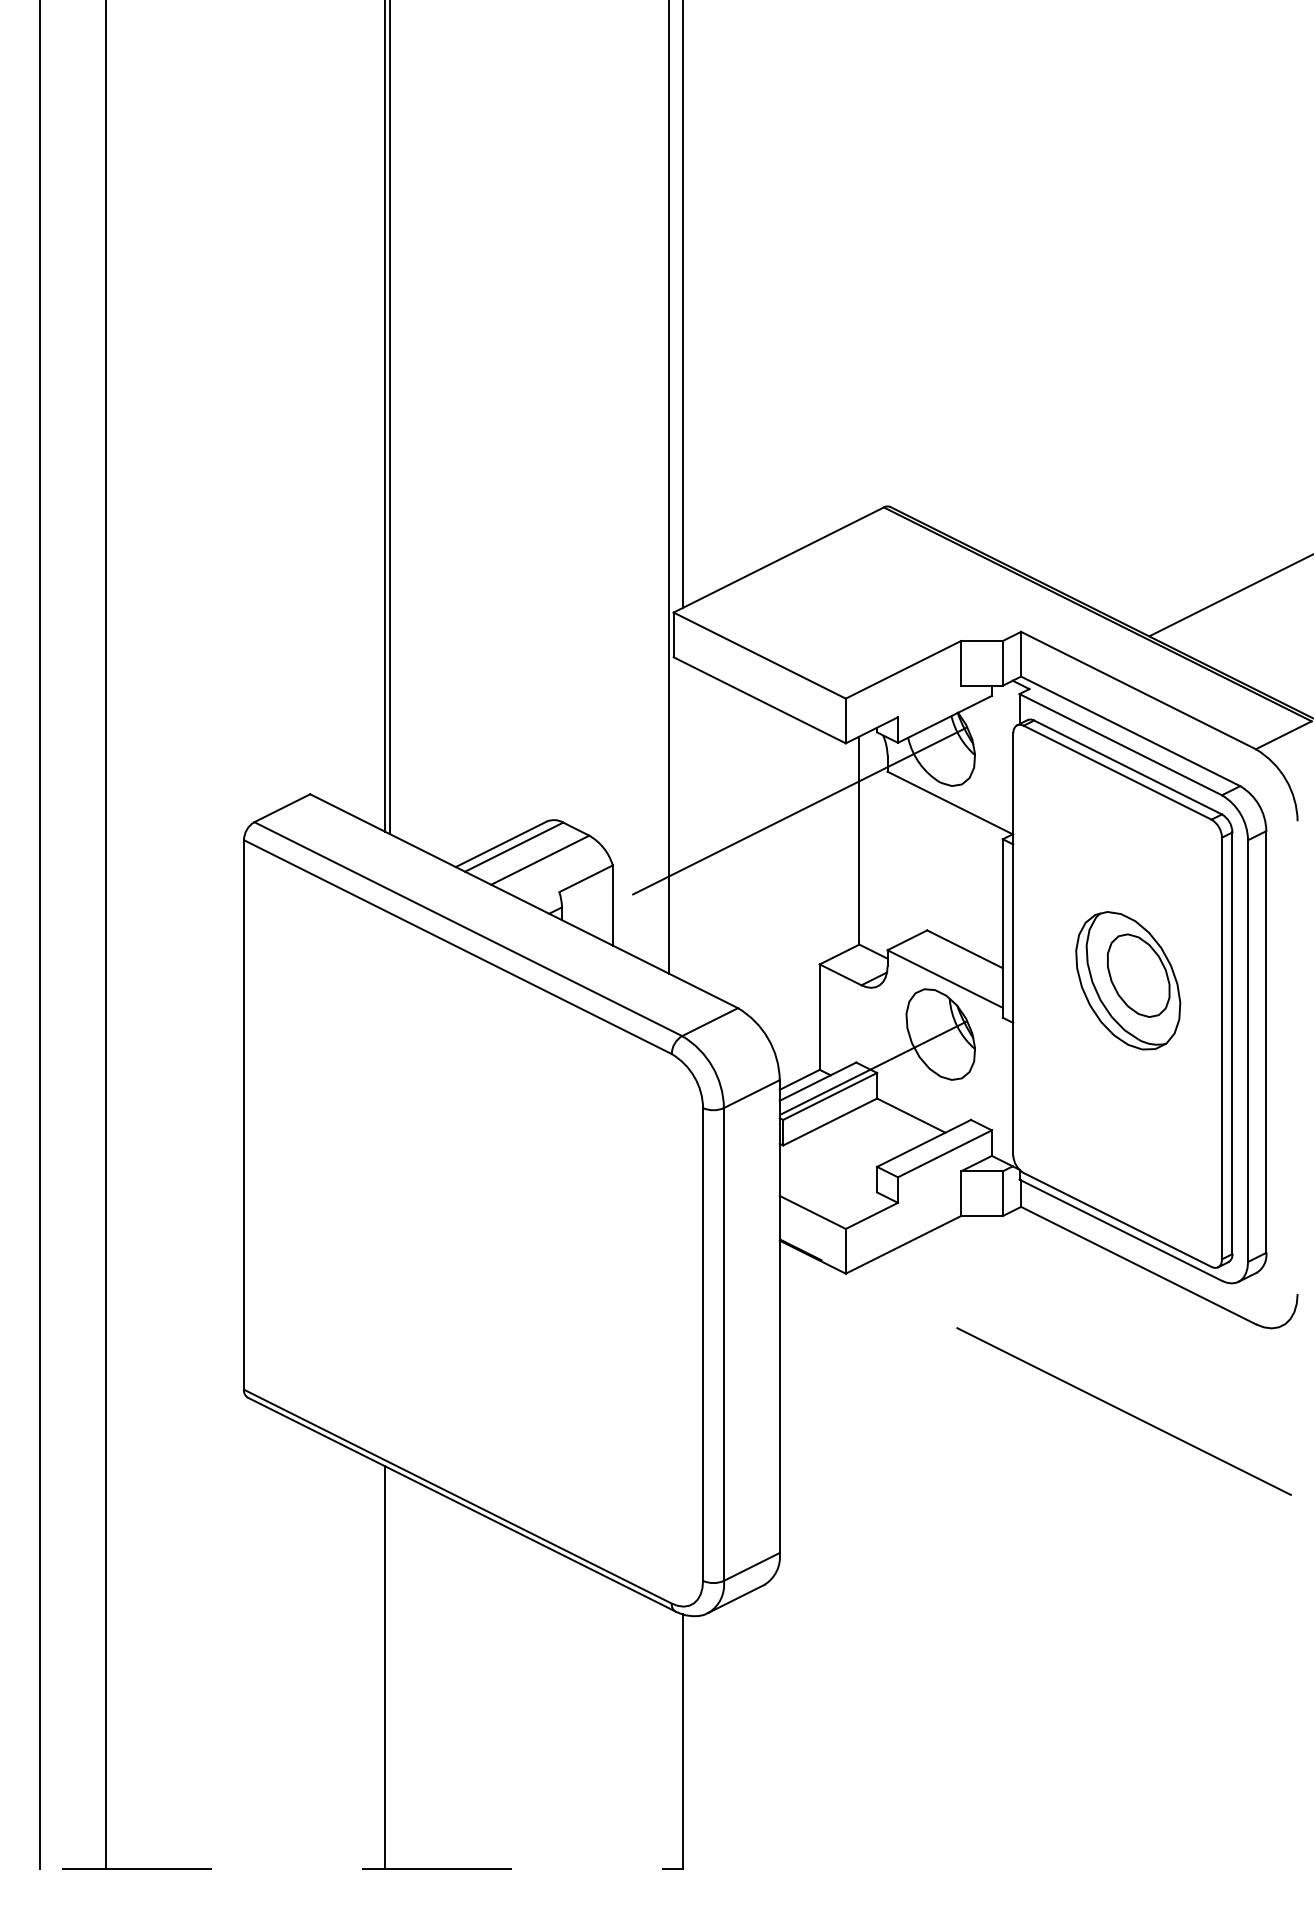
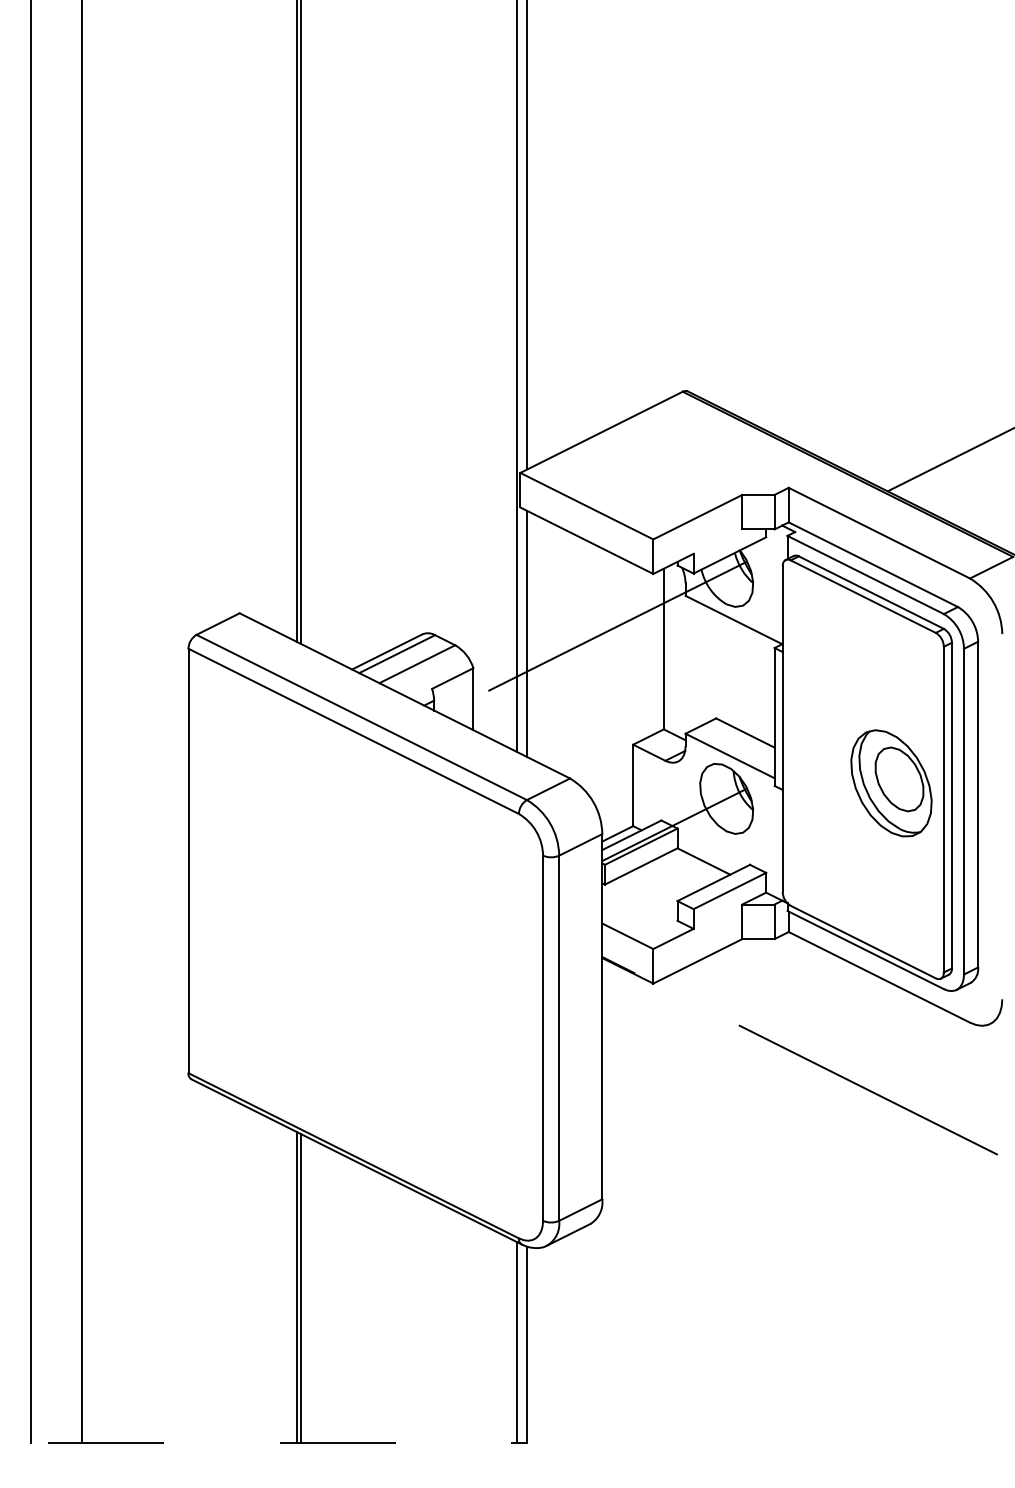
line: (682, 821) -> (527, 634), added
part: (1128, 980) -> (891, 783), moved
line: (390, 1668) -> (301, 1288), added
line: (668, 1738) -> (516, 1342), added

